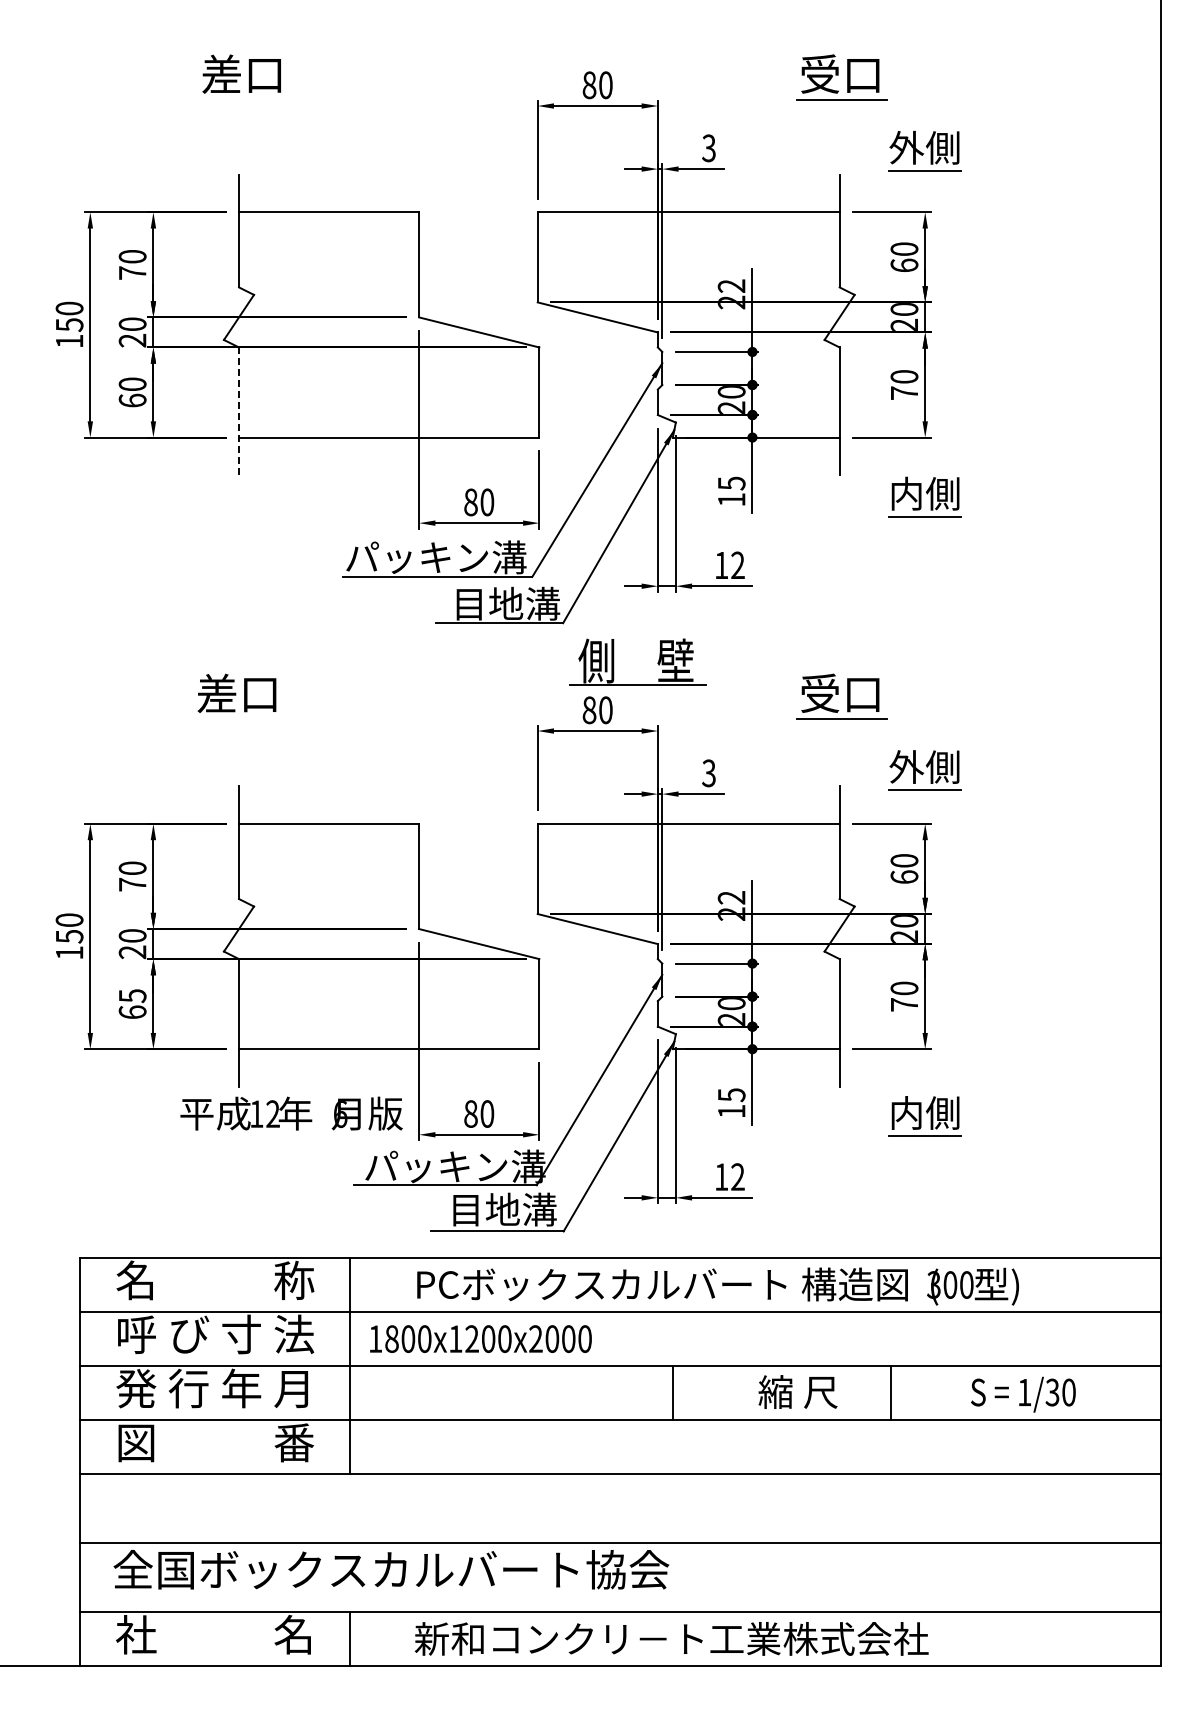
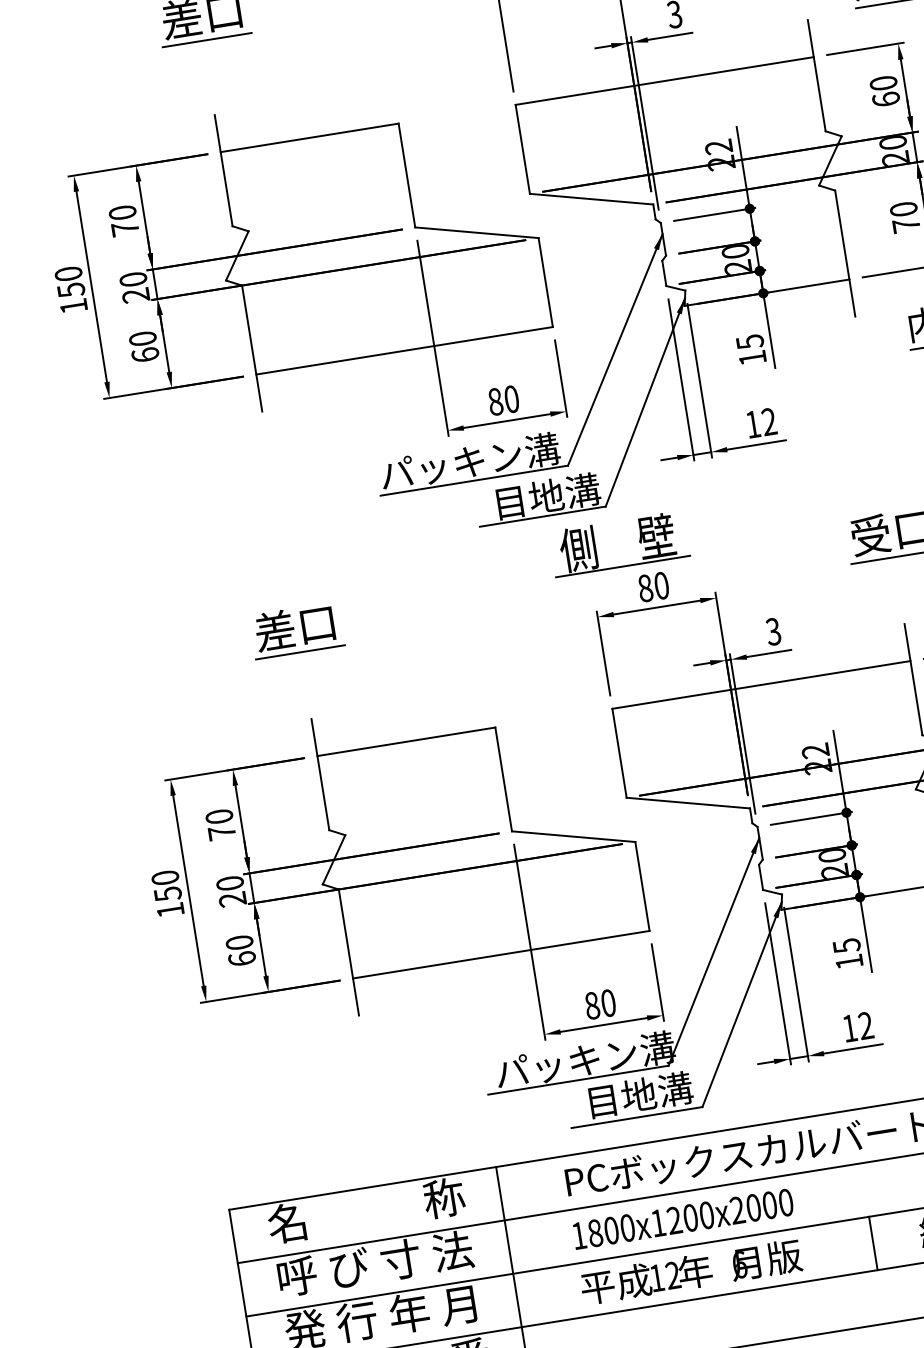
line: (243, 99) -> (207, 40), added
line: (239, 411) -> (252, 348), dashed -> solid
part: (657, 662) -> (638, 541), moved
line: (238, 718) -> (300, 652), added
text: (132, 996) -> (239, 943), 65 -> 60
text: (291, 1113) -> (691, 1271), moved
text: (480, 1338) -> (682, 1218), moved
line: (672, 1393) -> (873, 1243), moved

